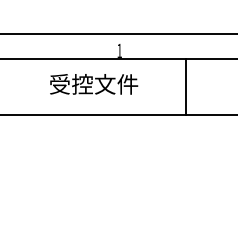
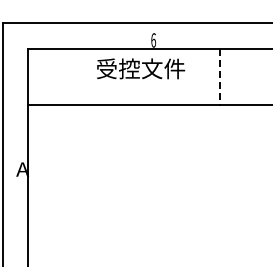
text: (119, 50) -> (153, 40), 1 -> 6
text: (94, 83) -> (141, 68), moved
line: (186, 86) -> (220, 76), solid -> dashed

